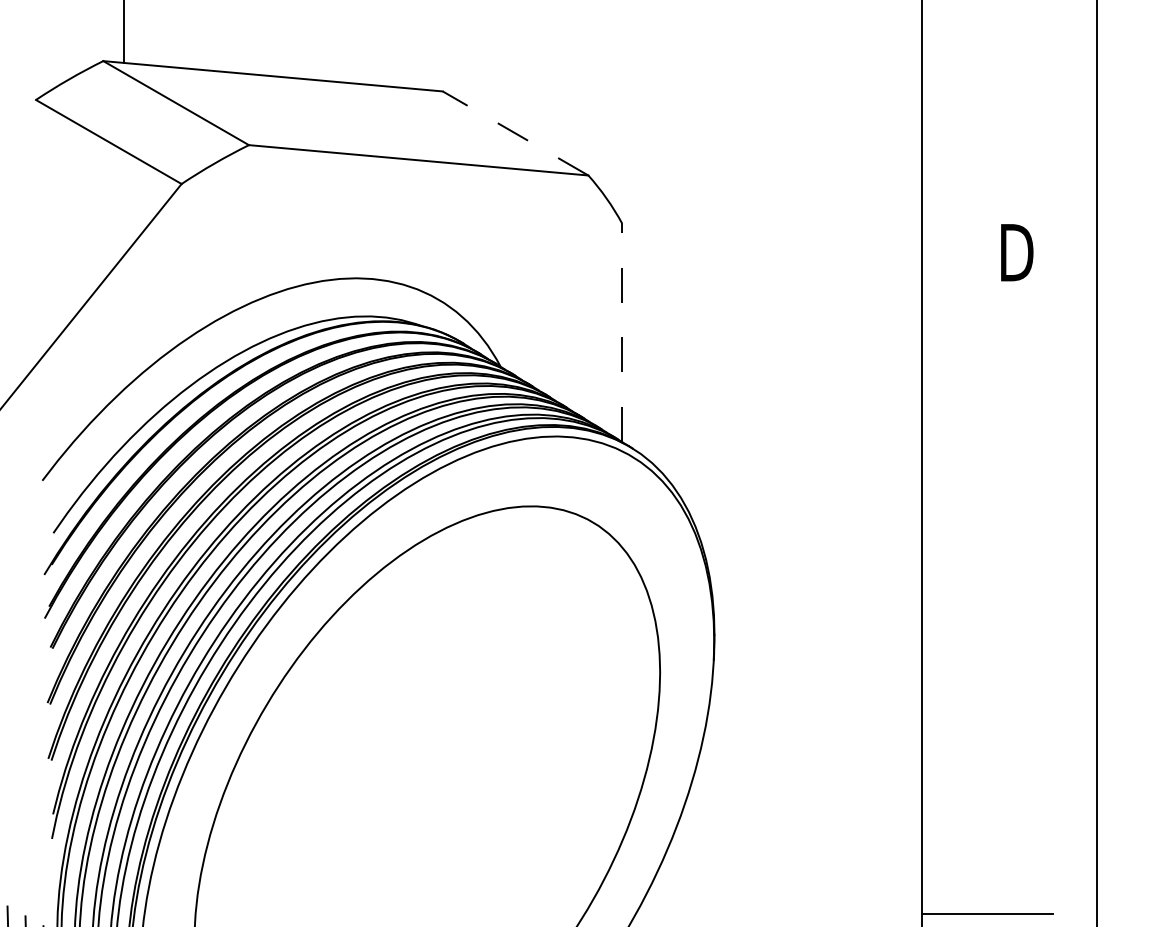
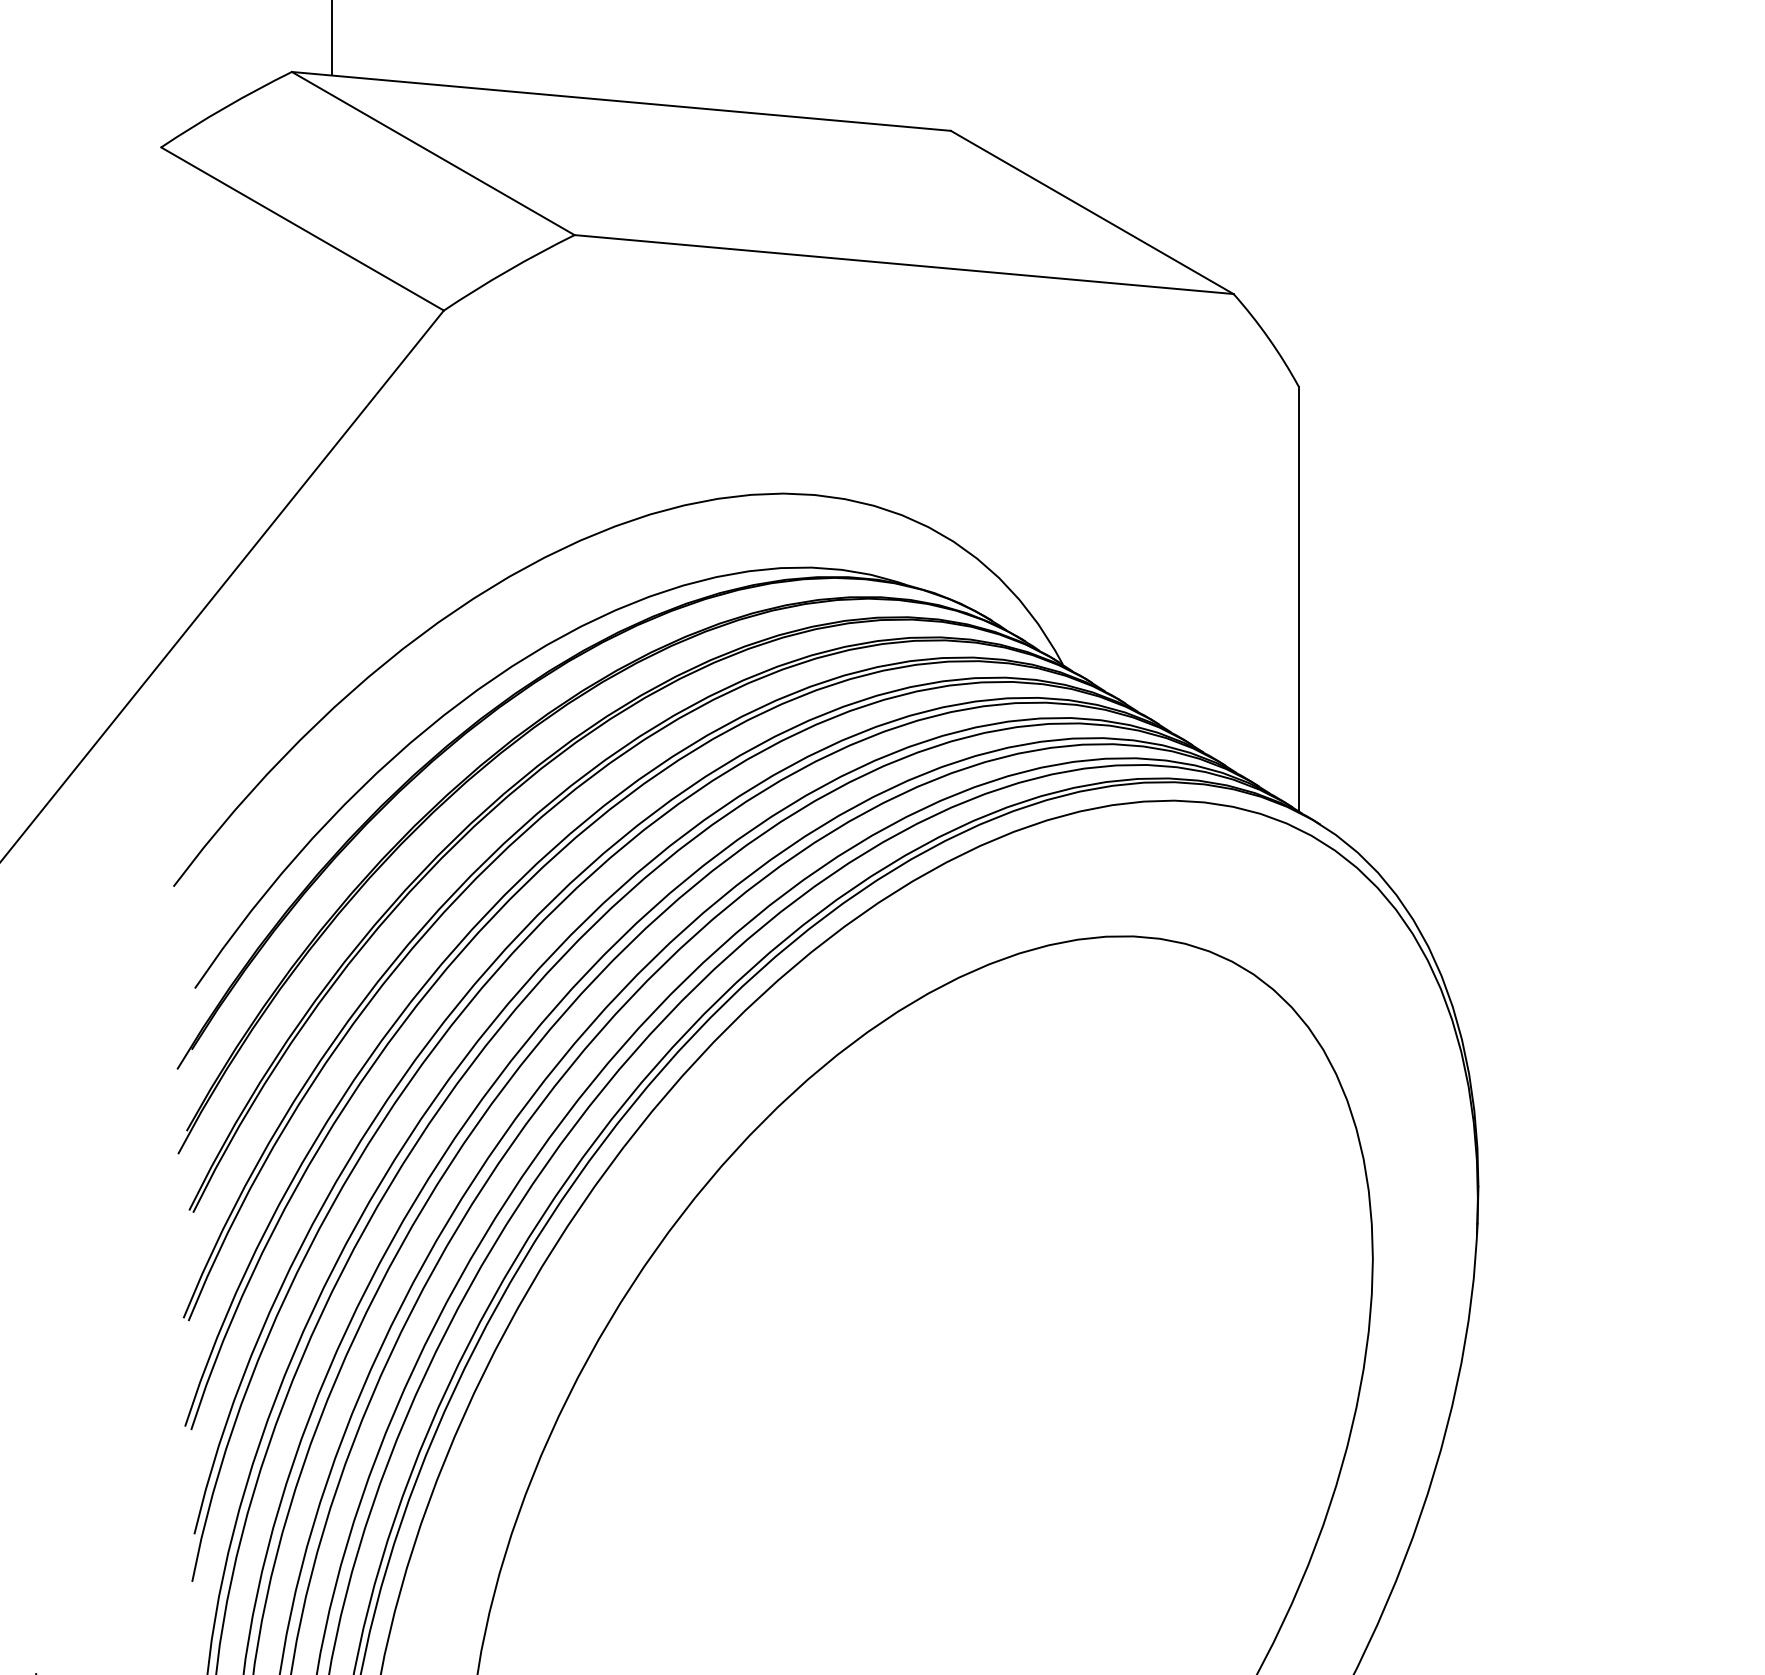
line: (515, 133) -> (1092, 212), dashed -> solid
line: (622, 332) -> (1299, 598), dashed -> solid

